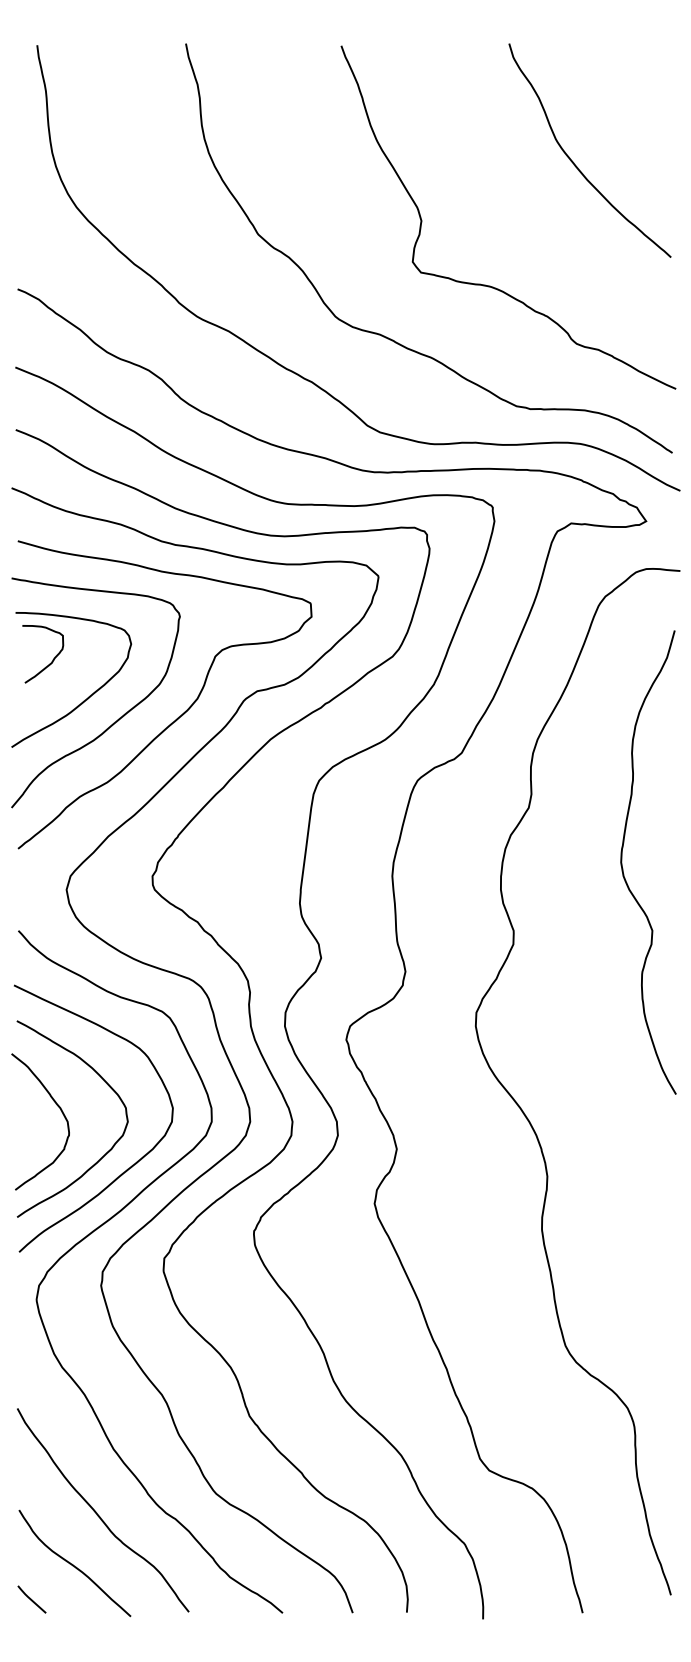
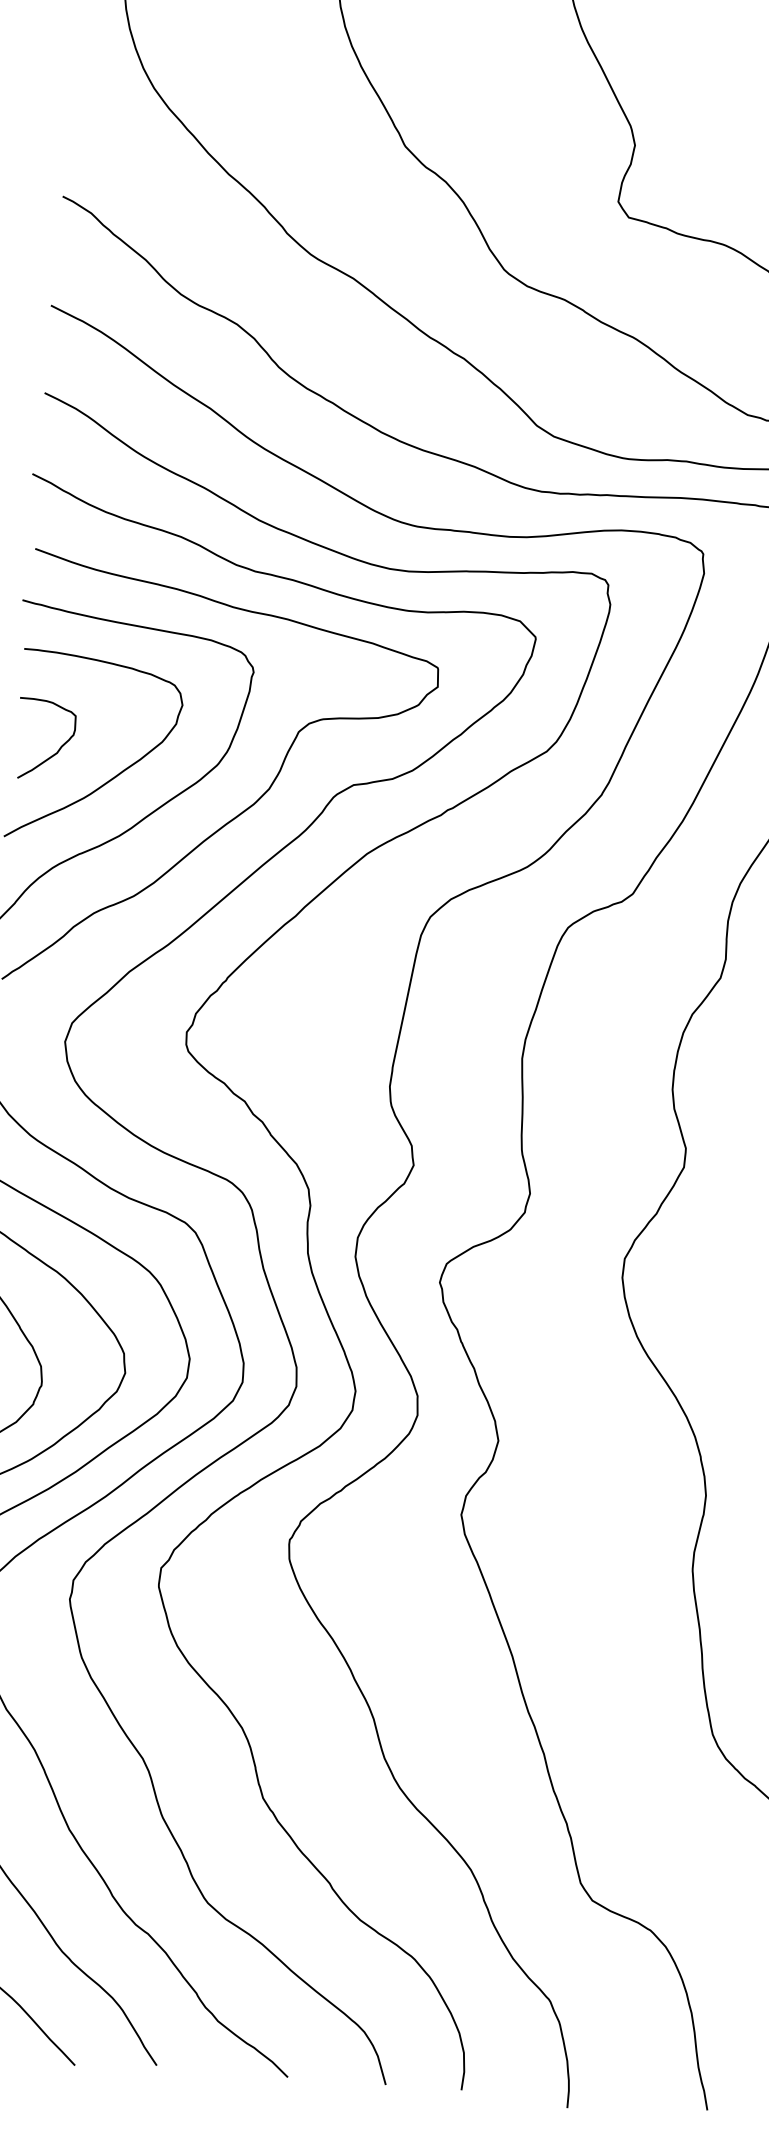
curve: (52, 659) -> (58, 748), moved

